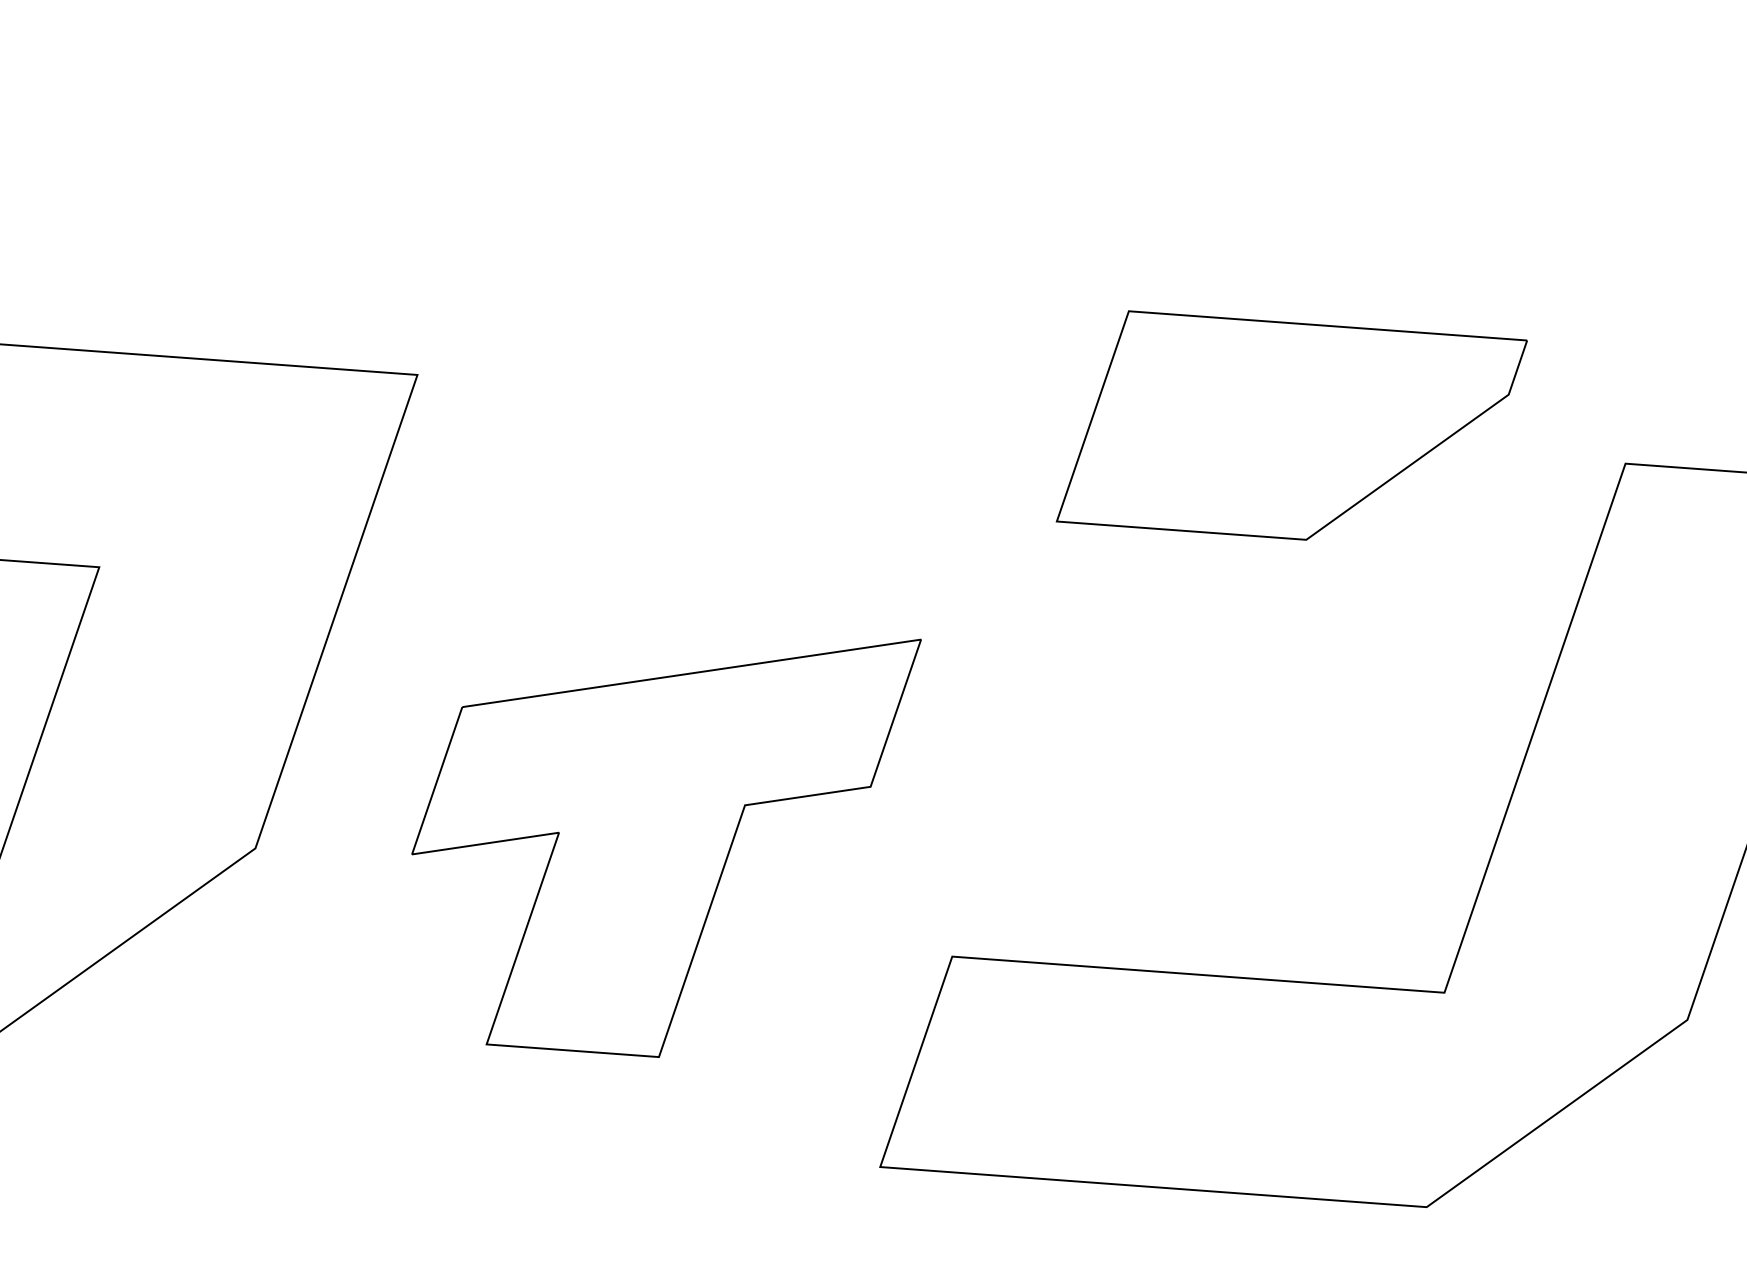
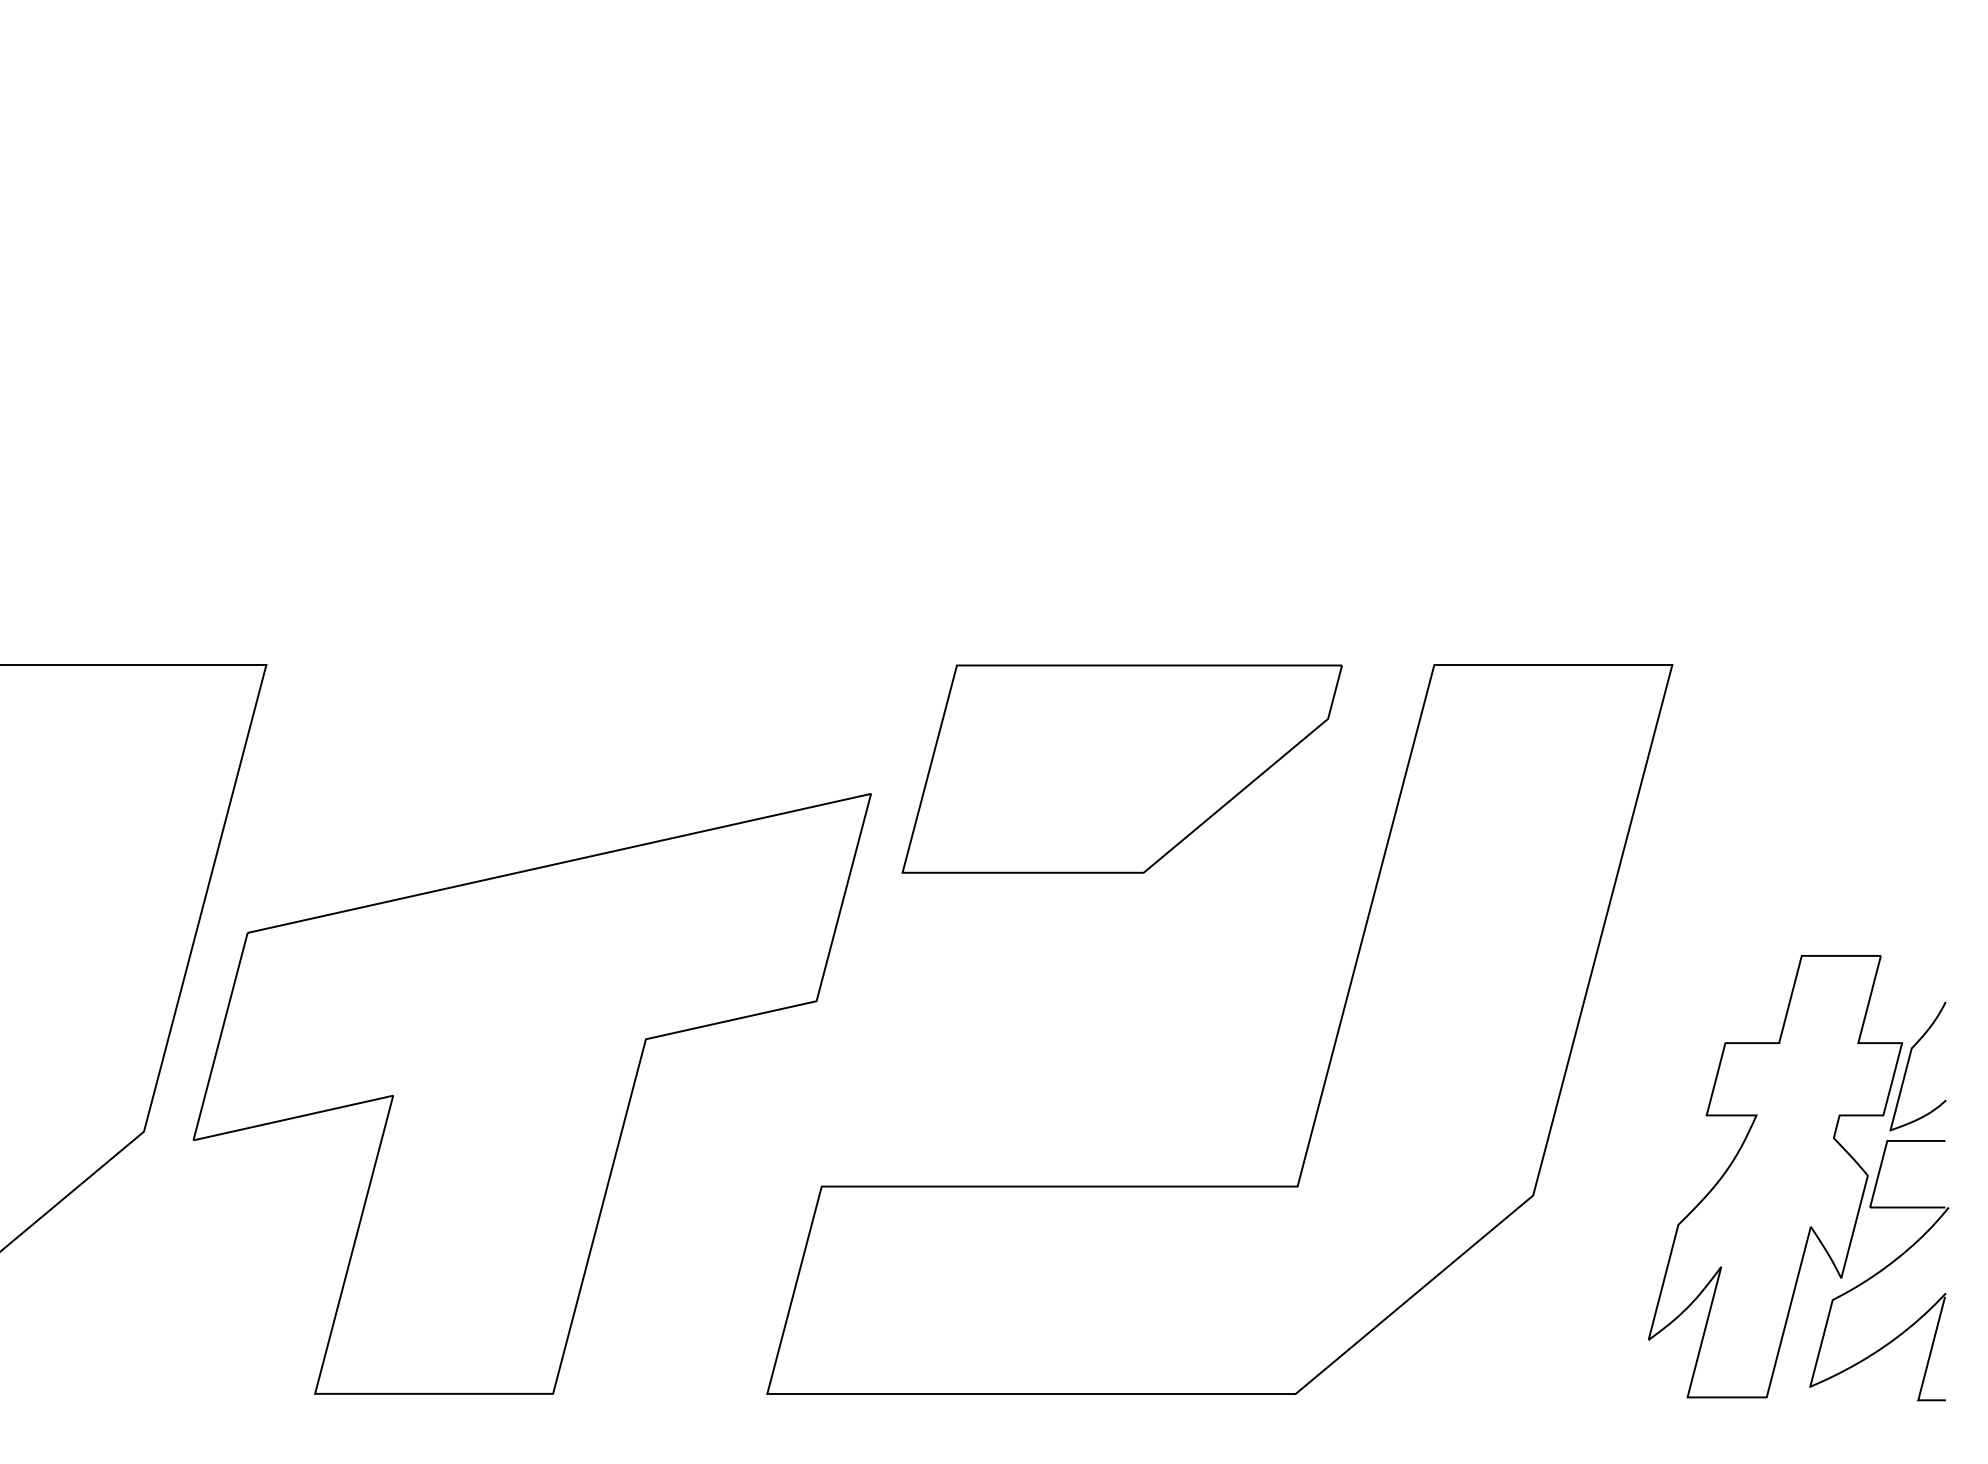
part: (1291, 430) -> (1121, 768), moved
part: (659, 838) -> (531, 1093), size x1.43

